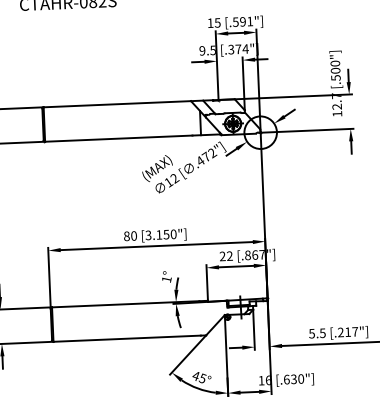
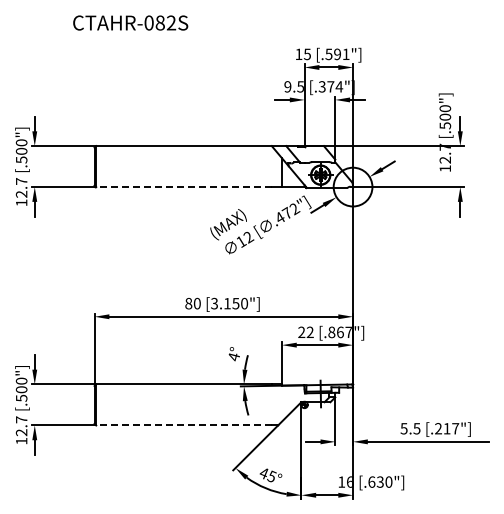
line: (119, 138) -> (184, 187), solid -> dashed
text: (167, 279) -> (234, 357), 1° -> 4°
line: (127, 338) -> (184, 425), solid -> dashed

